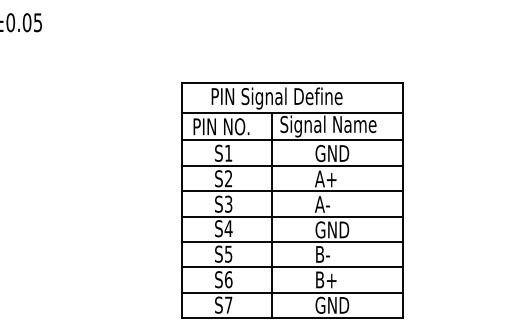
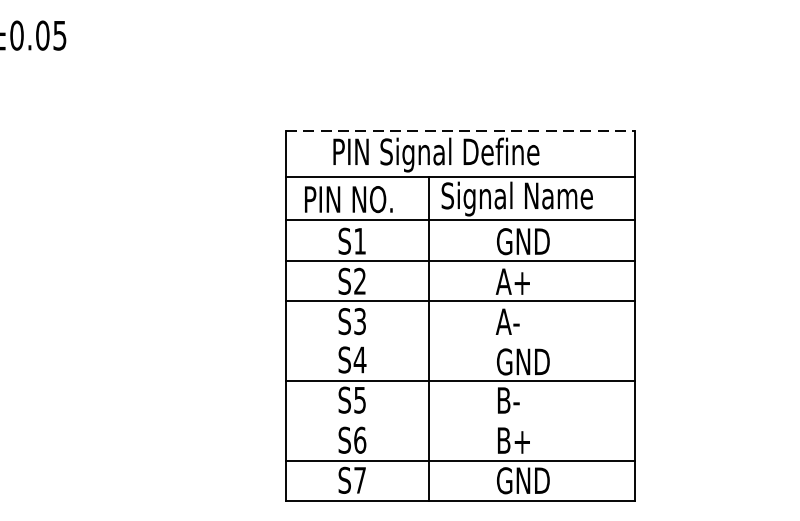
line: (292, 83) -> (460, 131), solid -> dashed
line: (292, 216) -> (460, 340), removed
line: (292, 267) -> (460, 421), removed

